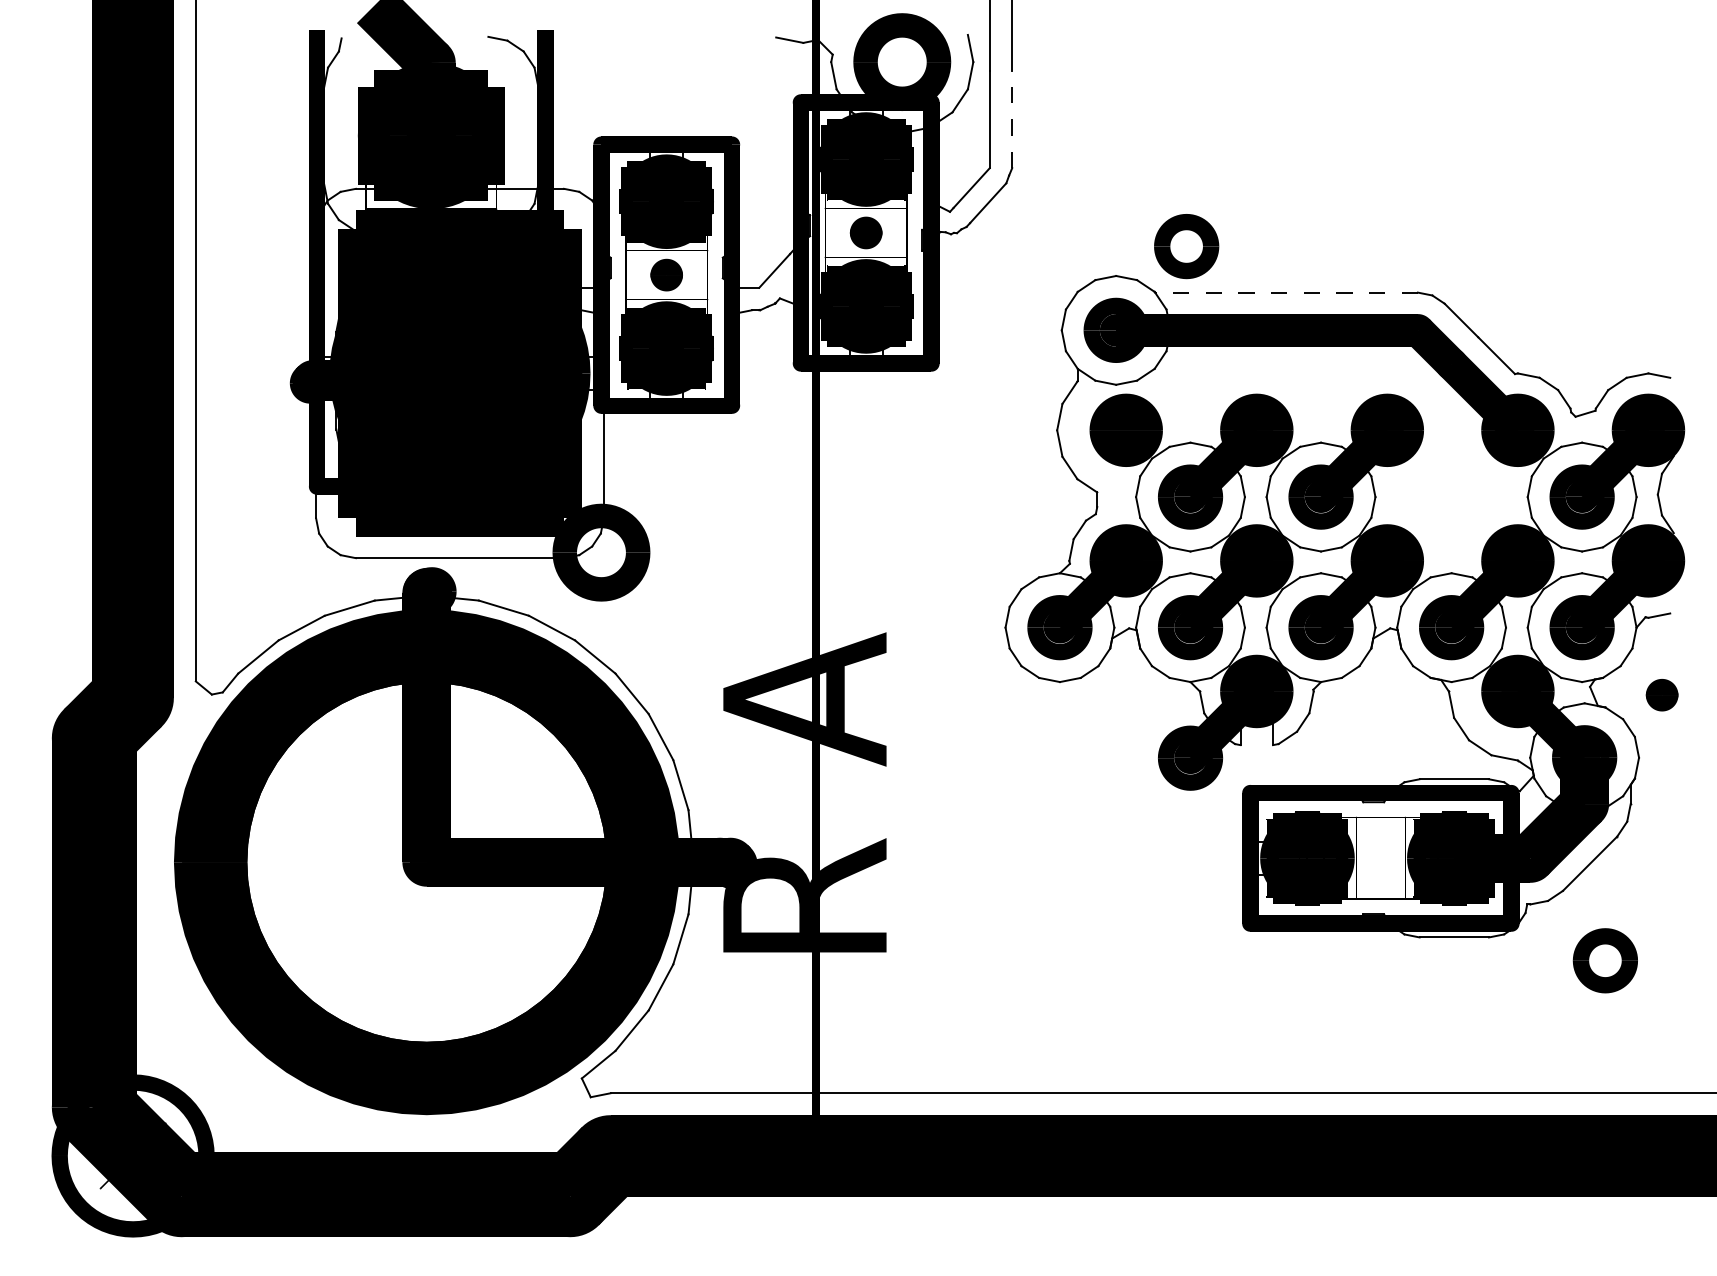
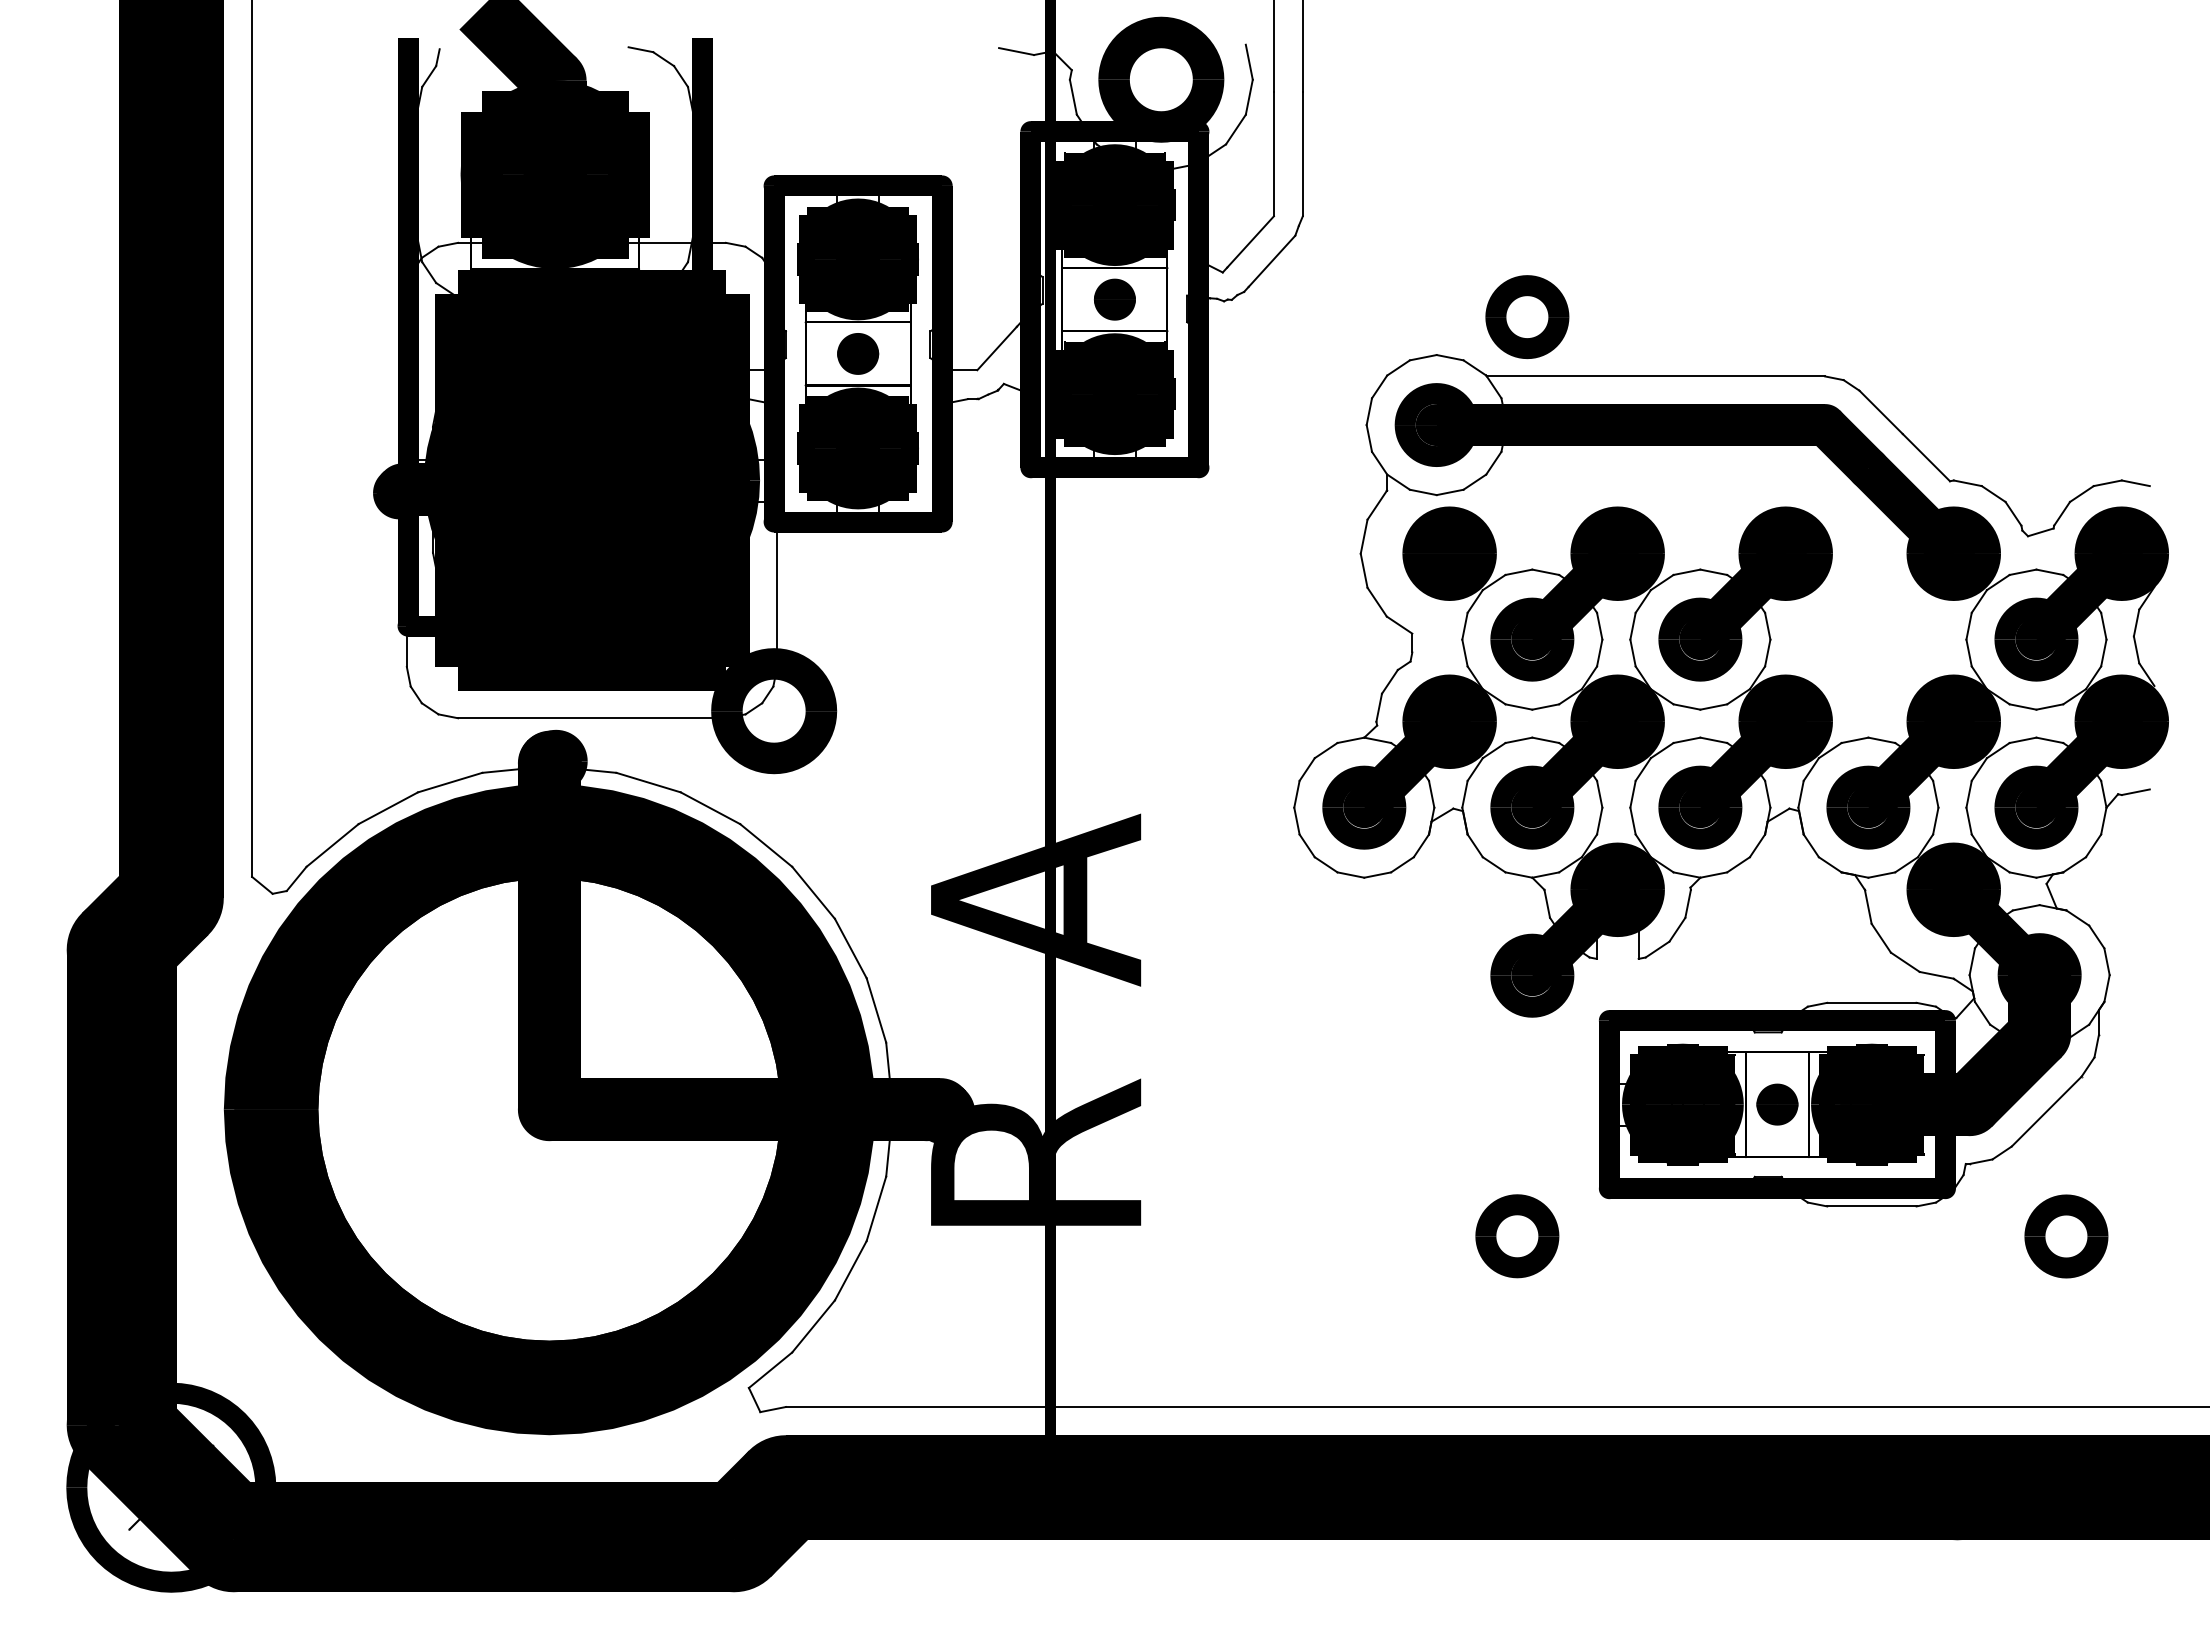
line: (1011, 119) -> (1302, 153), dashed -> solid
line: (1286, 292) -> (1655, 376), dashed -> solid
part: (1662, 695) -> (1777, 1104), moved
part: (1178, 960) -> (1517, 1236), added

